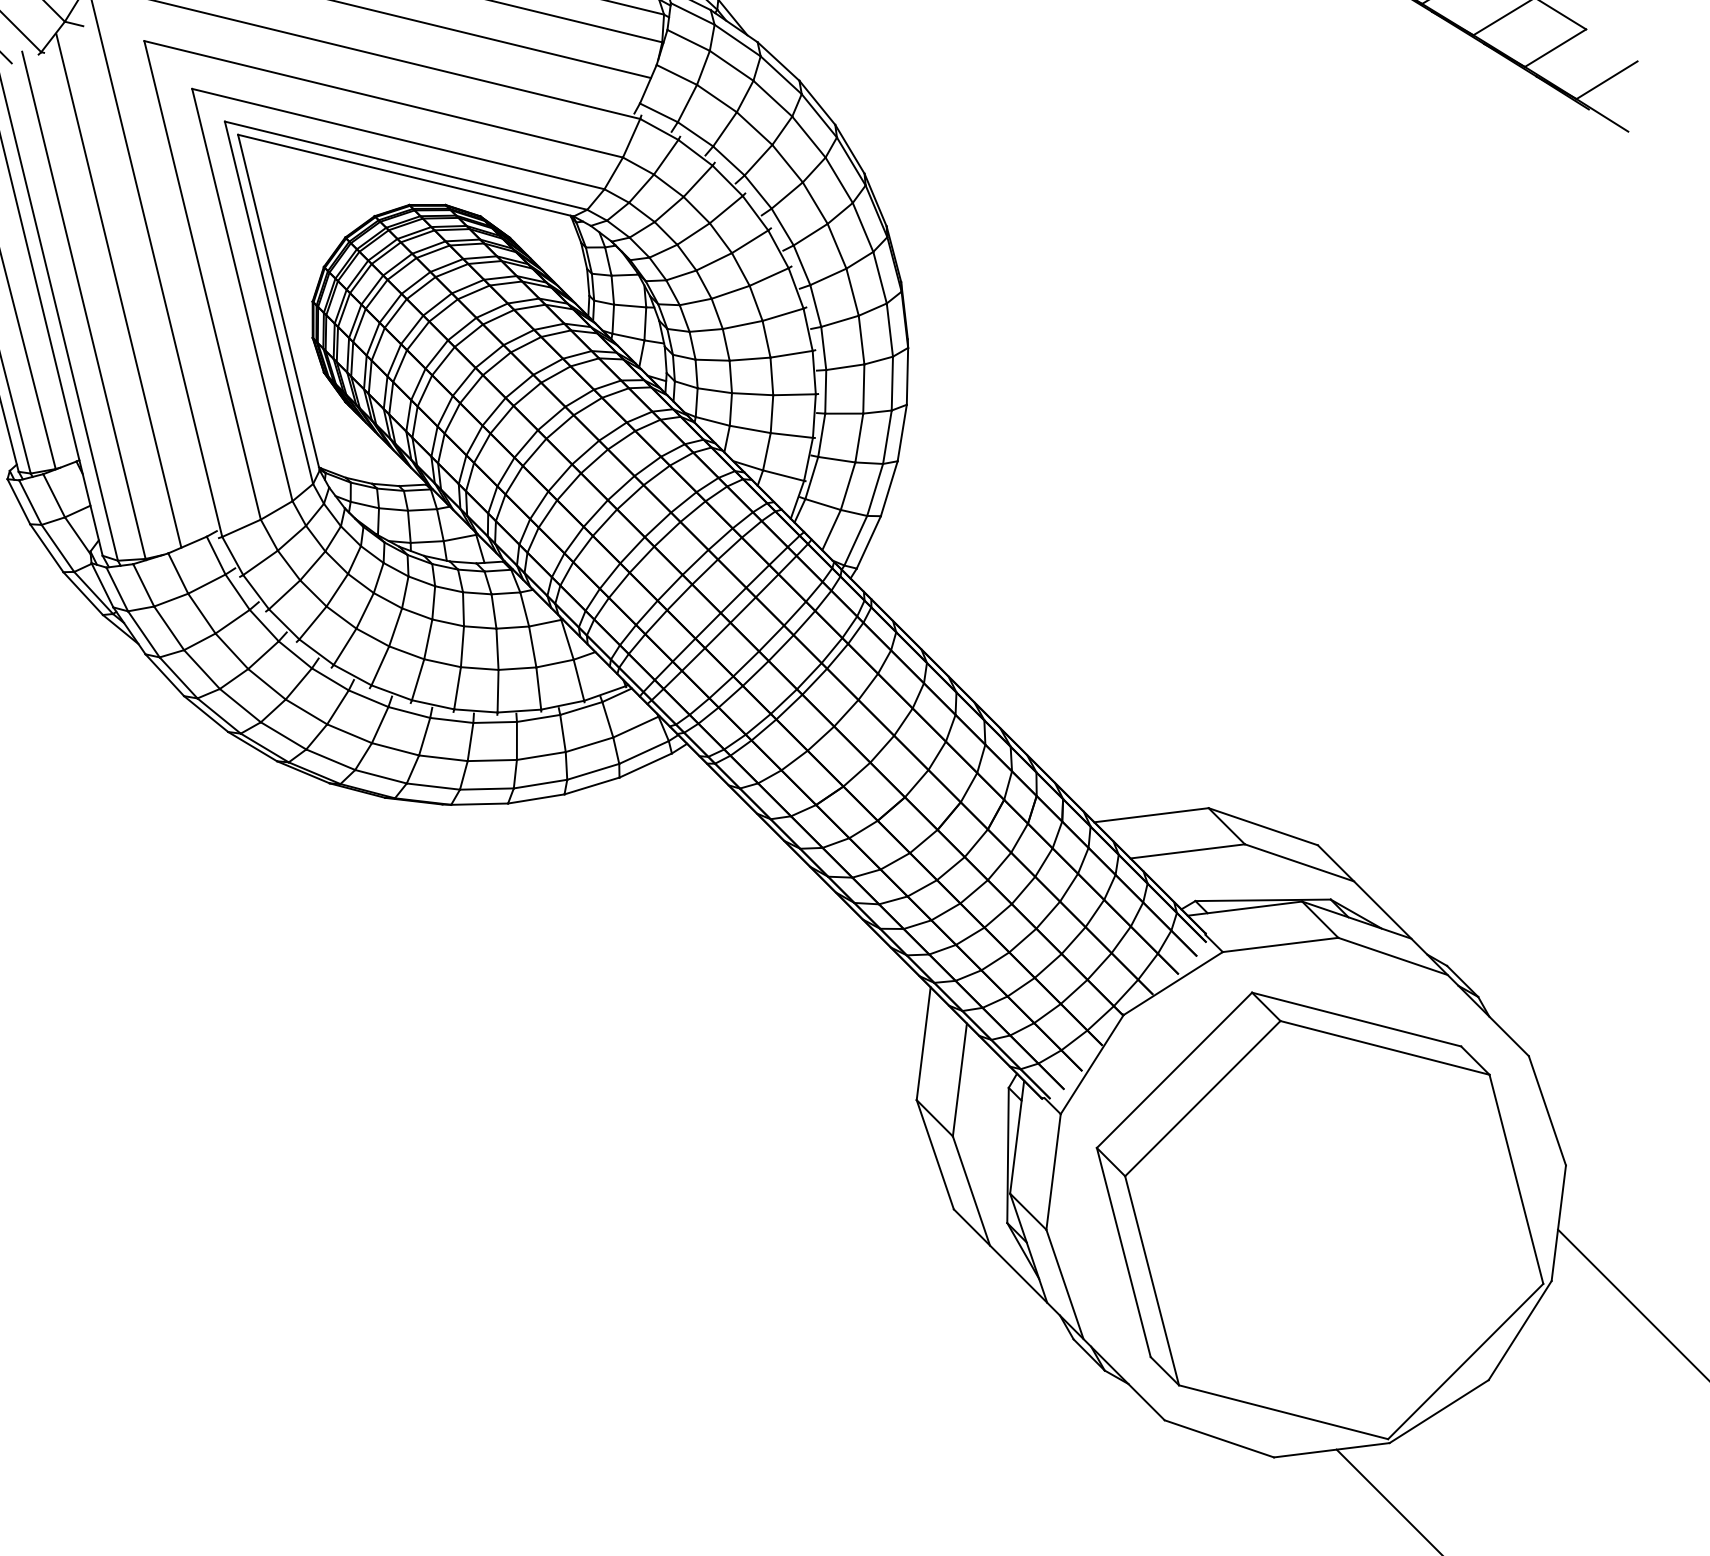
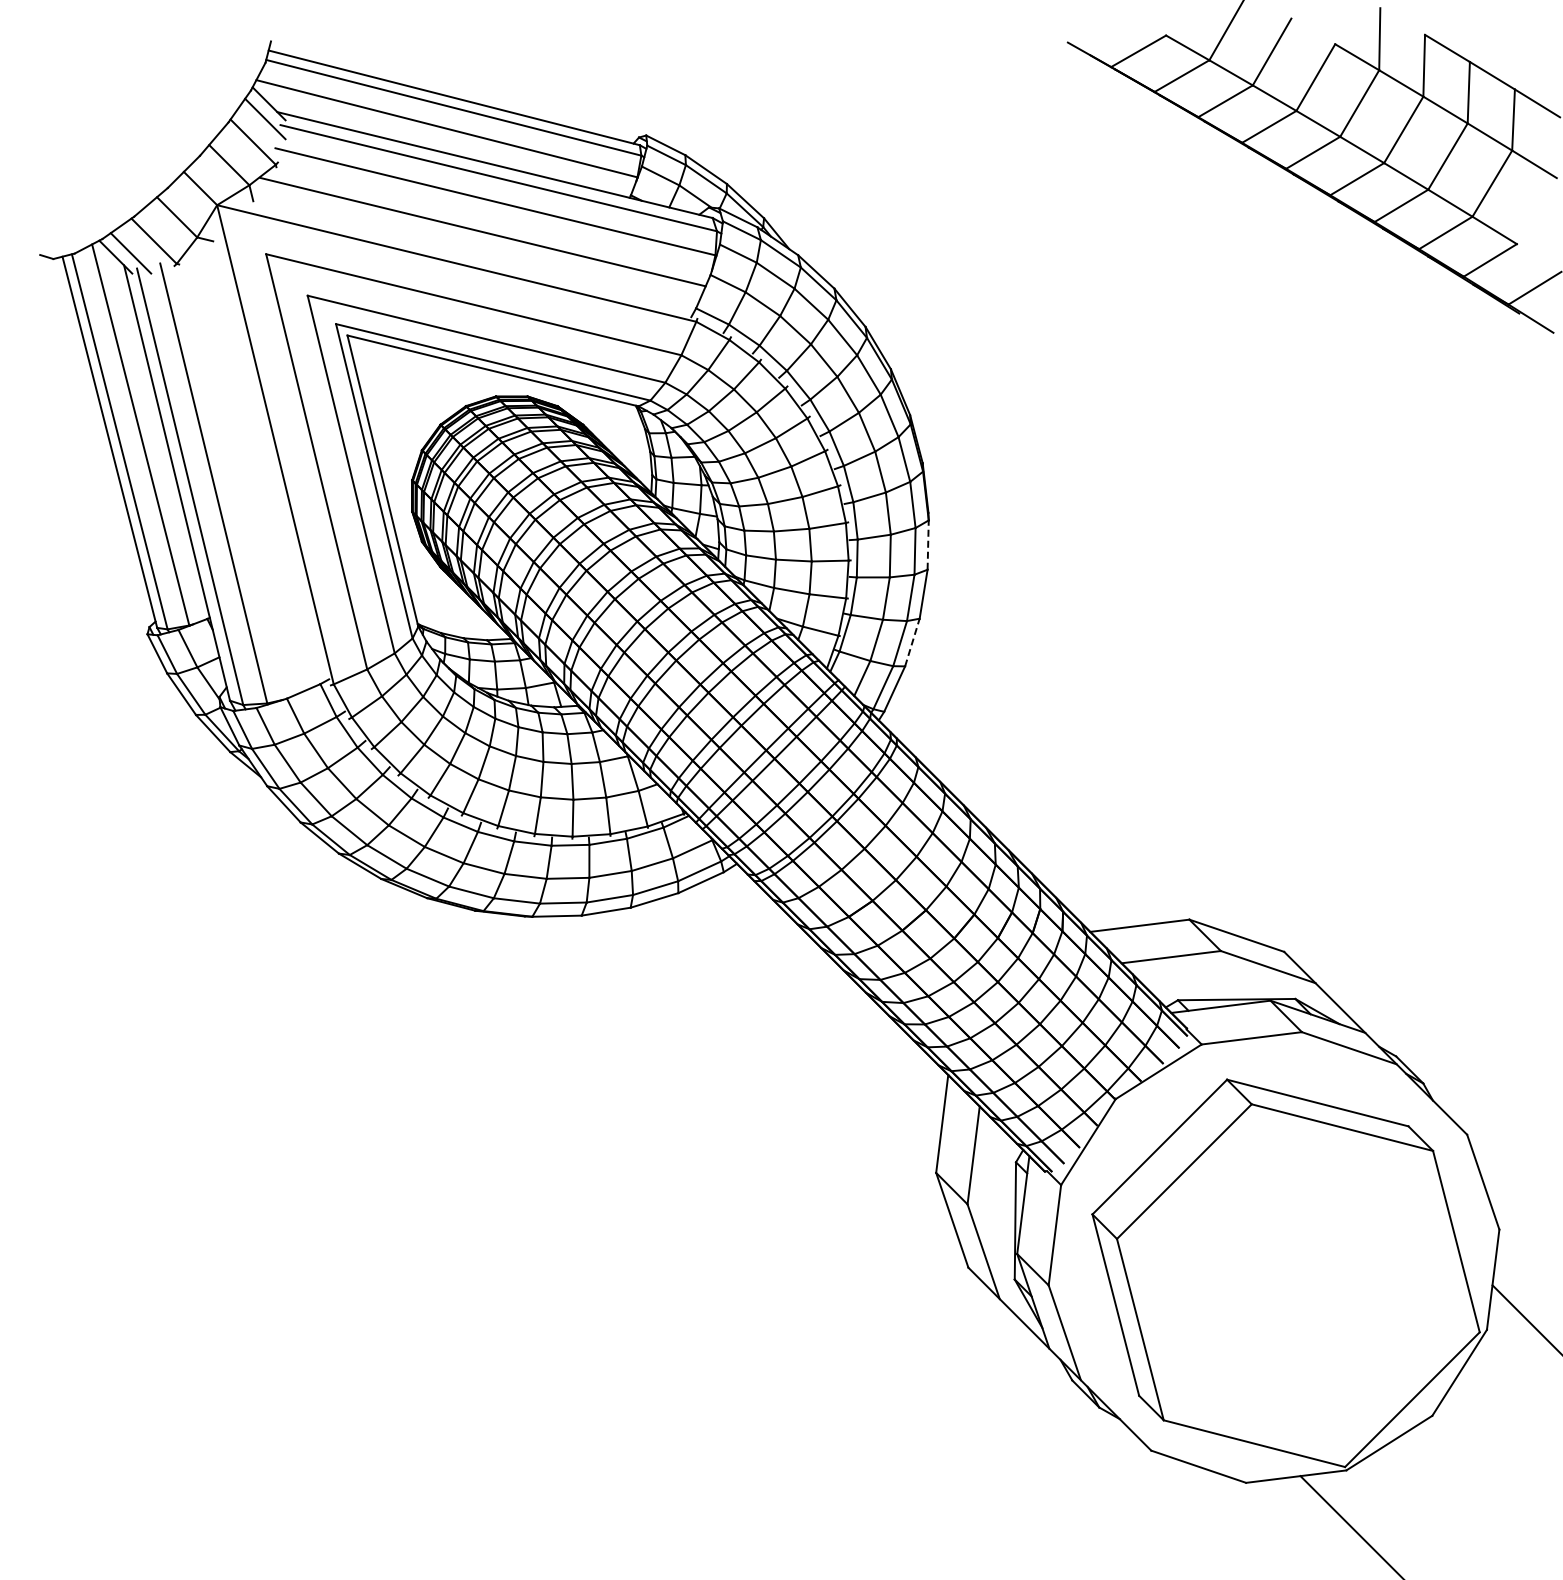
line: (118, 290) -> (243, 470), removed
line: (907, 376) -> (928, 545), solid -> dashed
line: (889, 488) -> (912, 642), solid -> dashed

